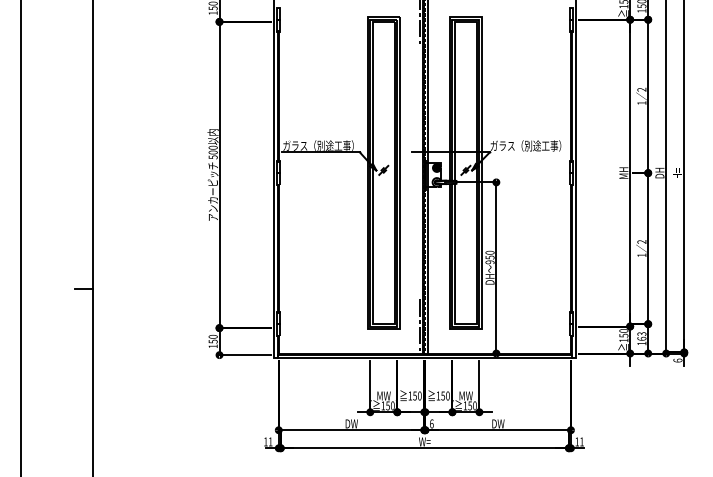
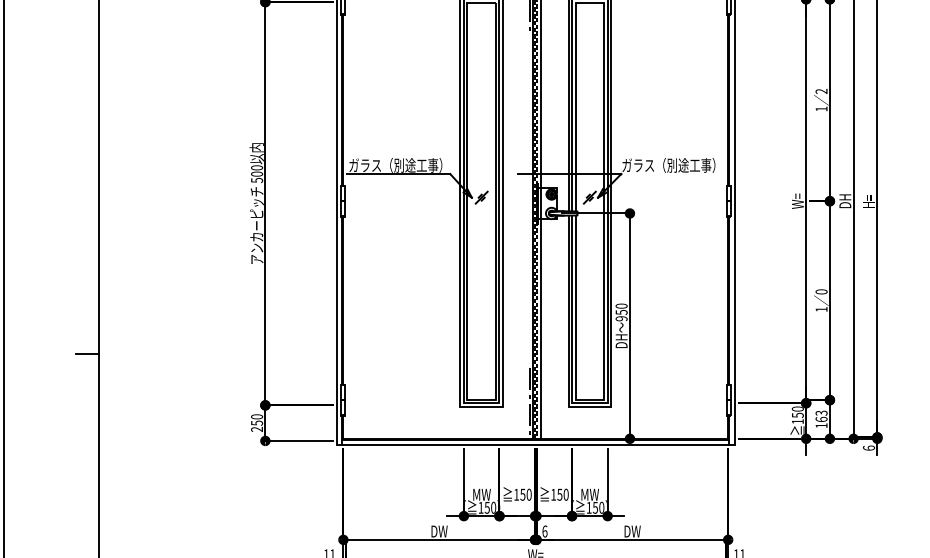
text: (623, 172) -> (797, 200), MH -> W=
text: (641, 241) -> (821, 291), 2 -> 0
text: (212, 346) -> (256, 429), 150 -> 250

